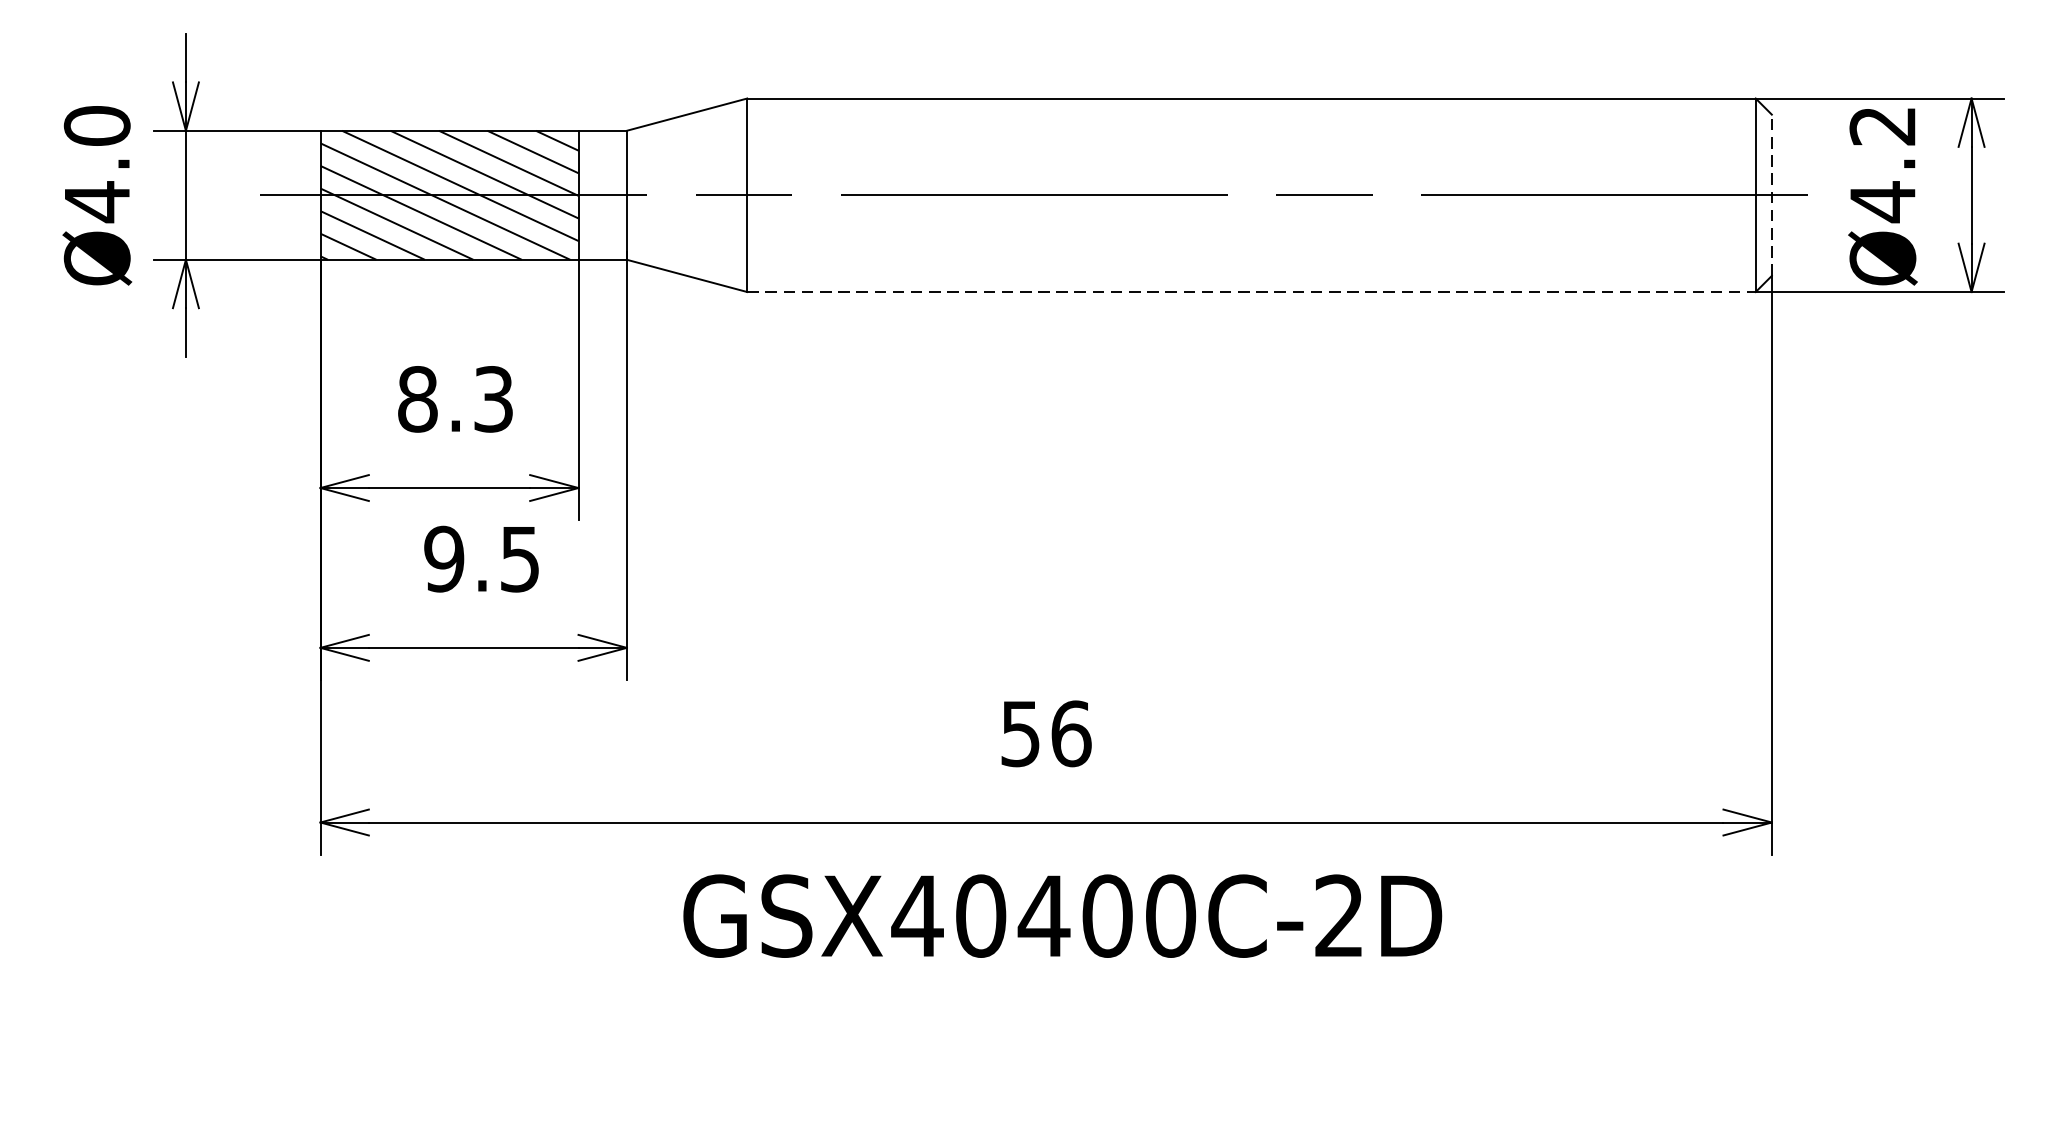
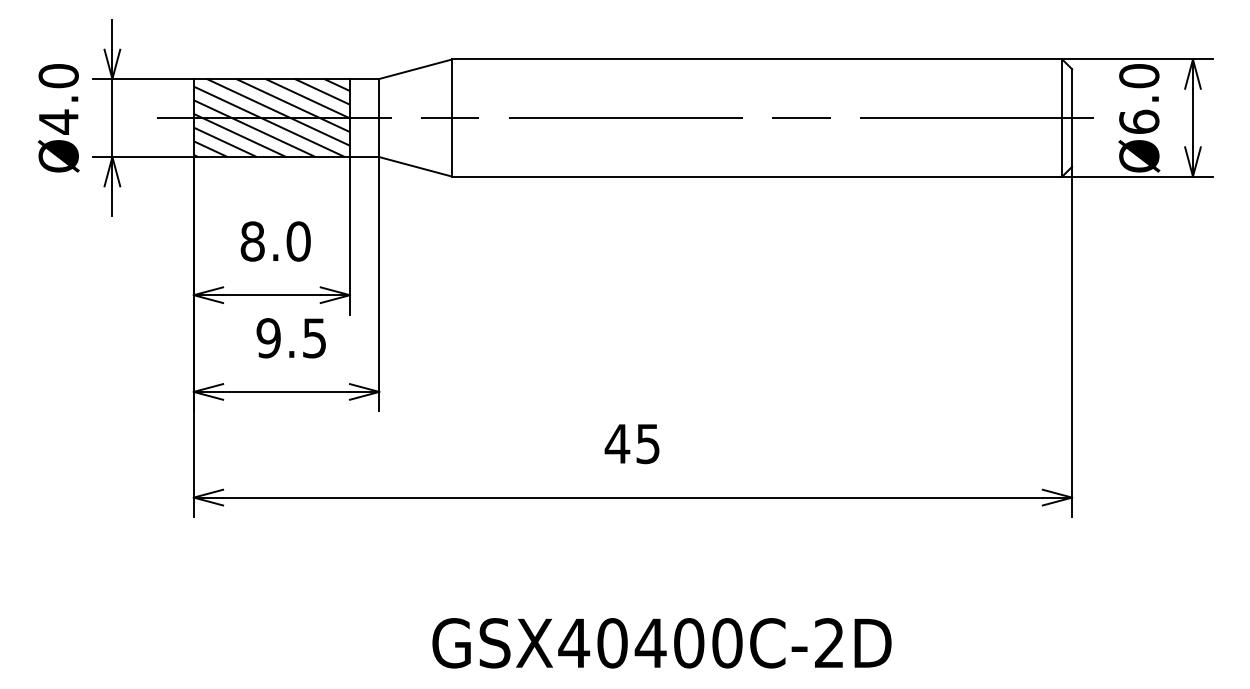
text: (1883, 164) -> (1139, 99), Ø4.2 -> Ø6.0
line: (1772, 196) -> (1072, 118), dashed -> solid
line: (1251, 291) -> (757, 176), dashed -> solid
text: (493, 399) -> (298, 241), 8.3 -> 8.0
text: (1045, 733) -> (632, 443), 56 -> 45
text: (1061, 916) -> (661, 643), moved

